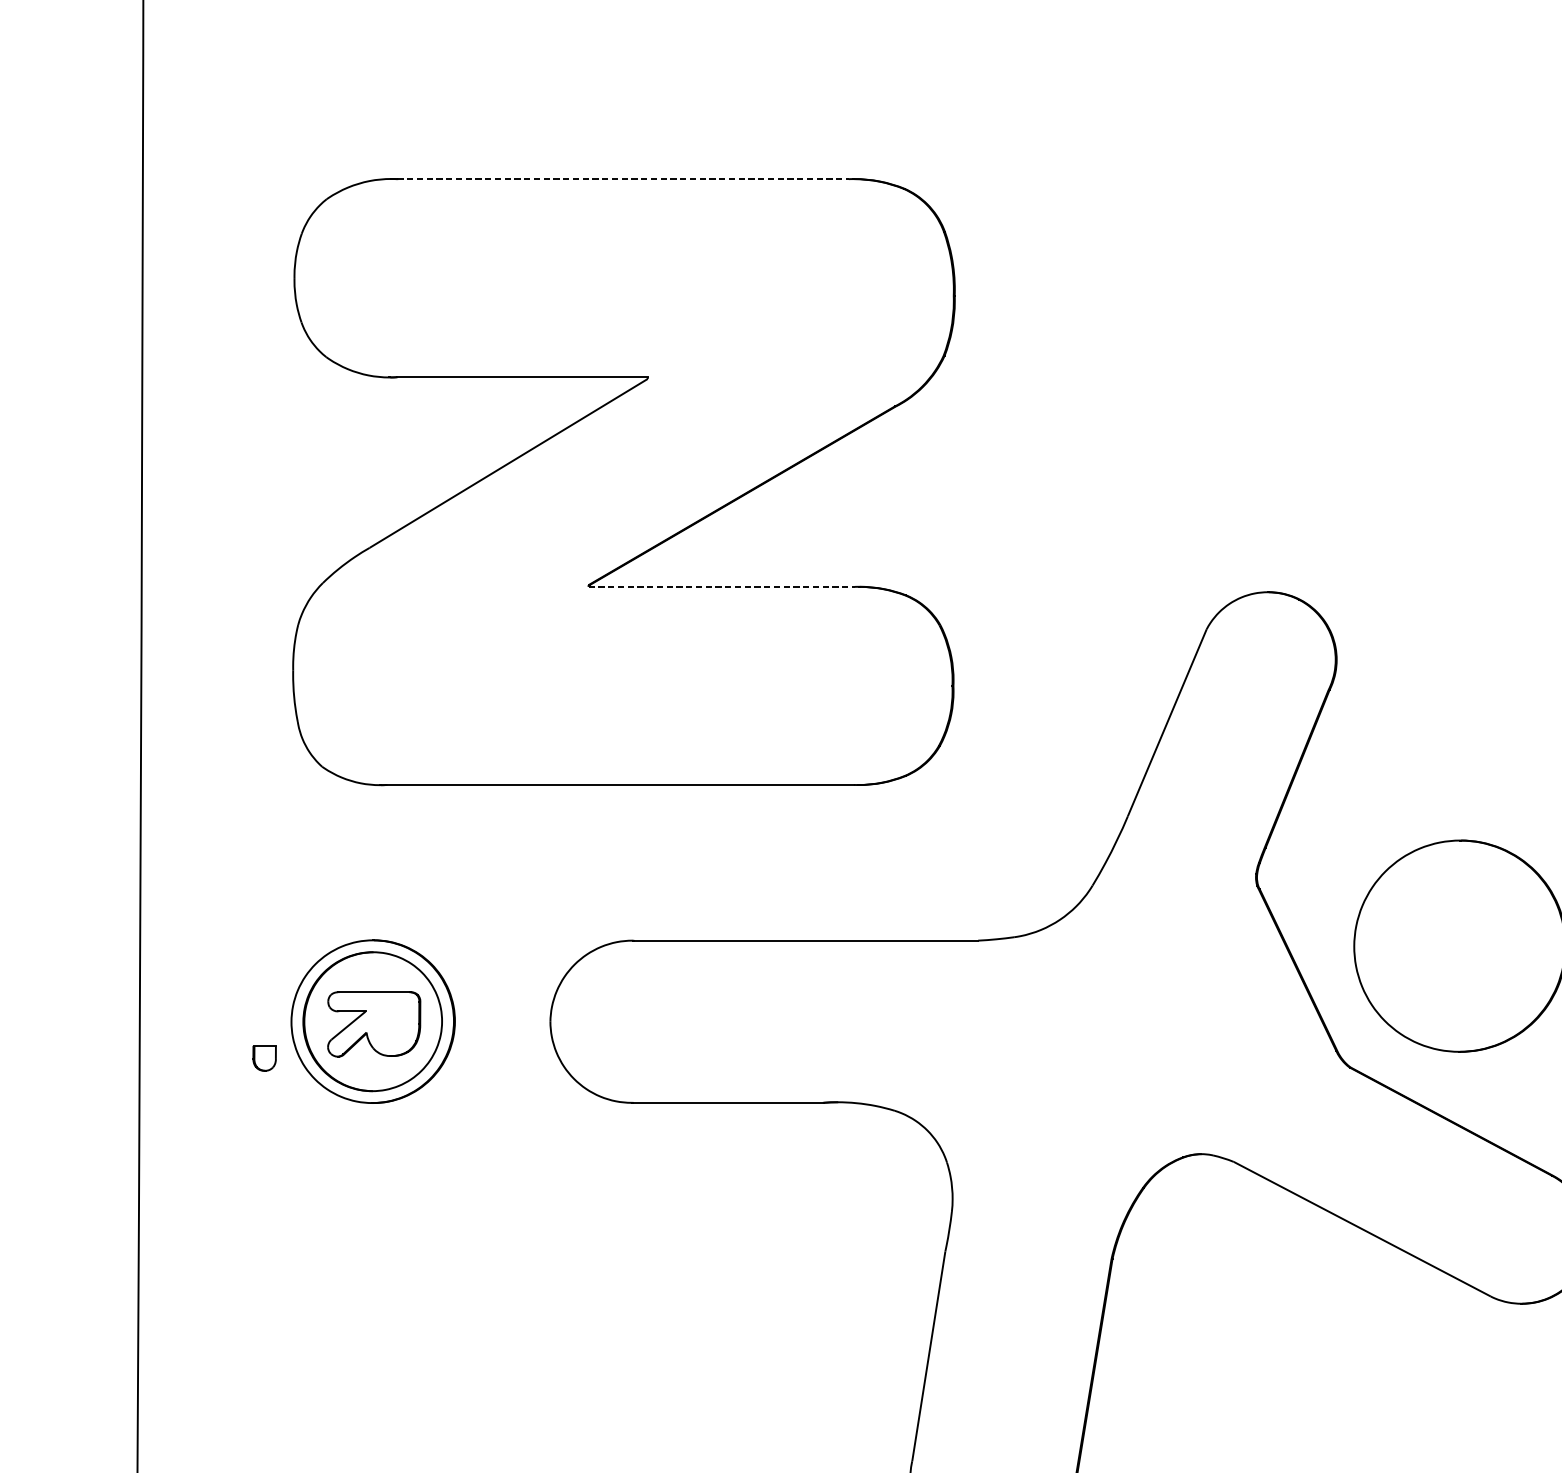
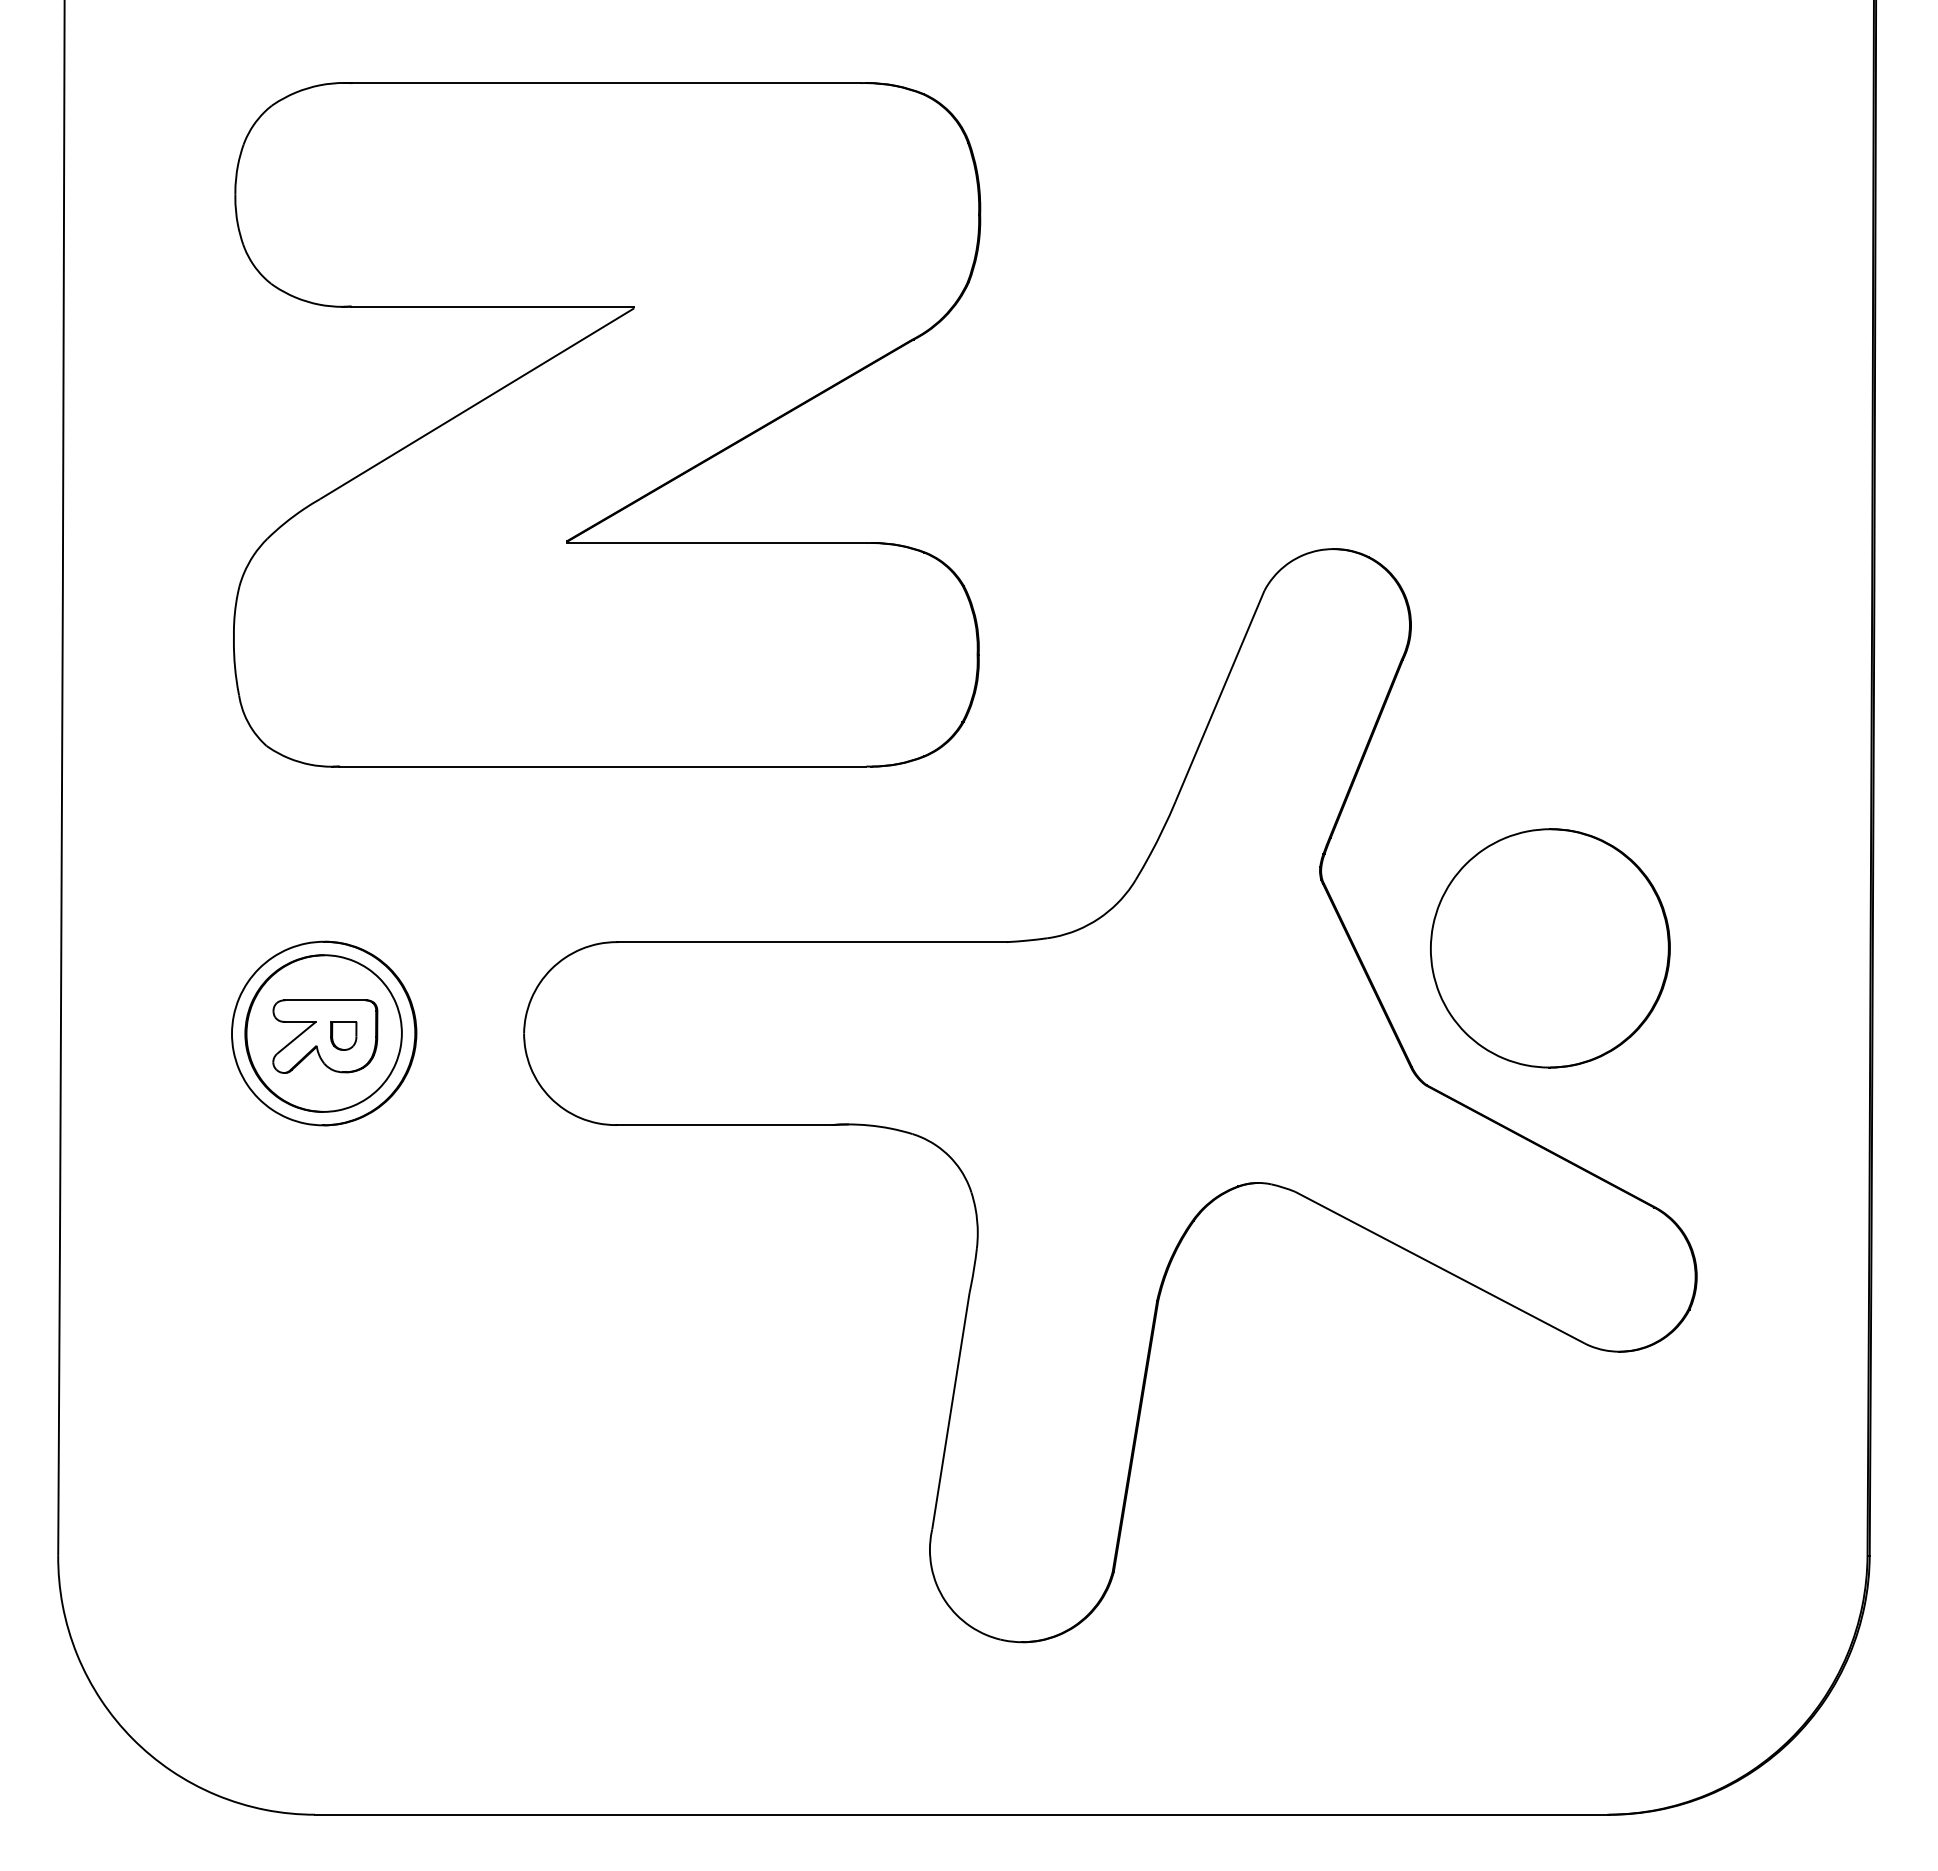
line: (623, 179) -> (606, 83), dashed -> solid
line: (721, 587) -> (717, 543), dashed -> solid
part: (264, 1057) -> (343, 1035), moved

